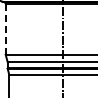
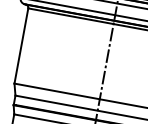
line: (5, 28) -> (21, 44), dashed -> solid

